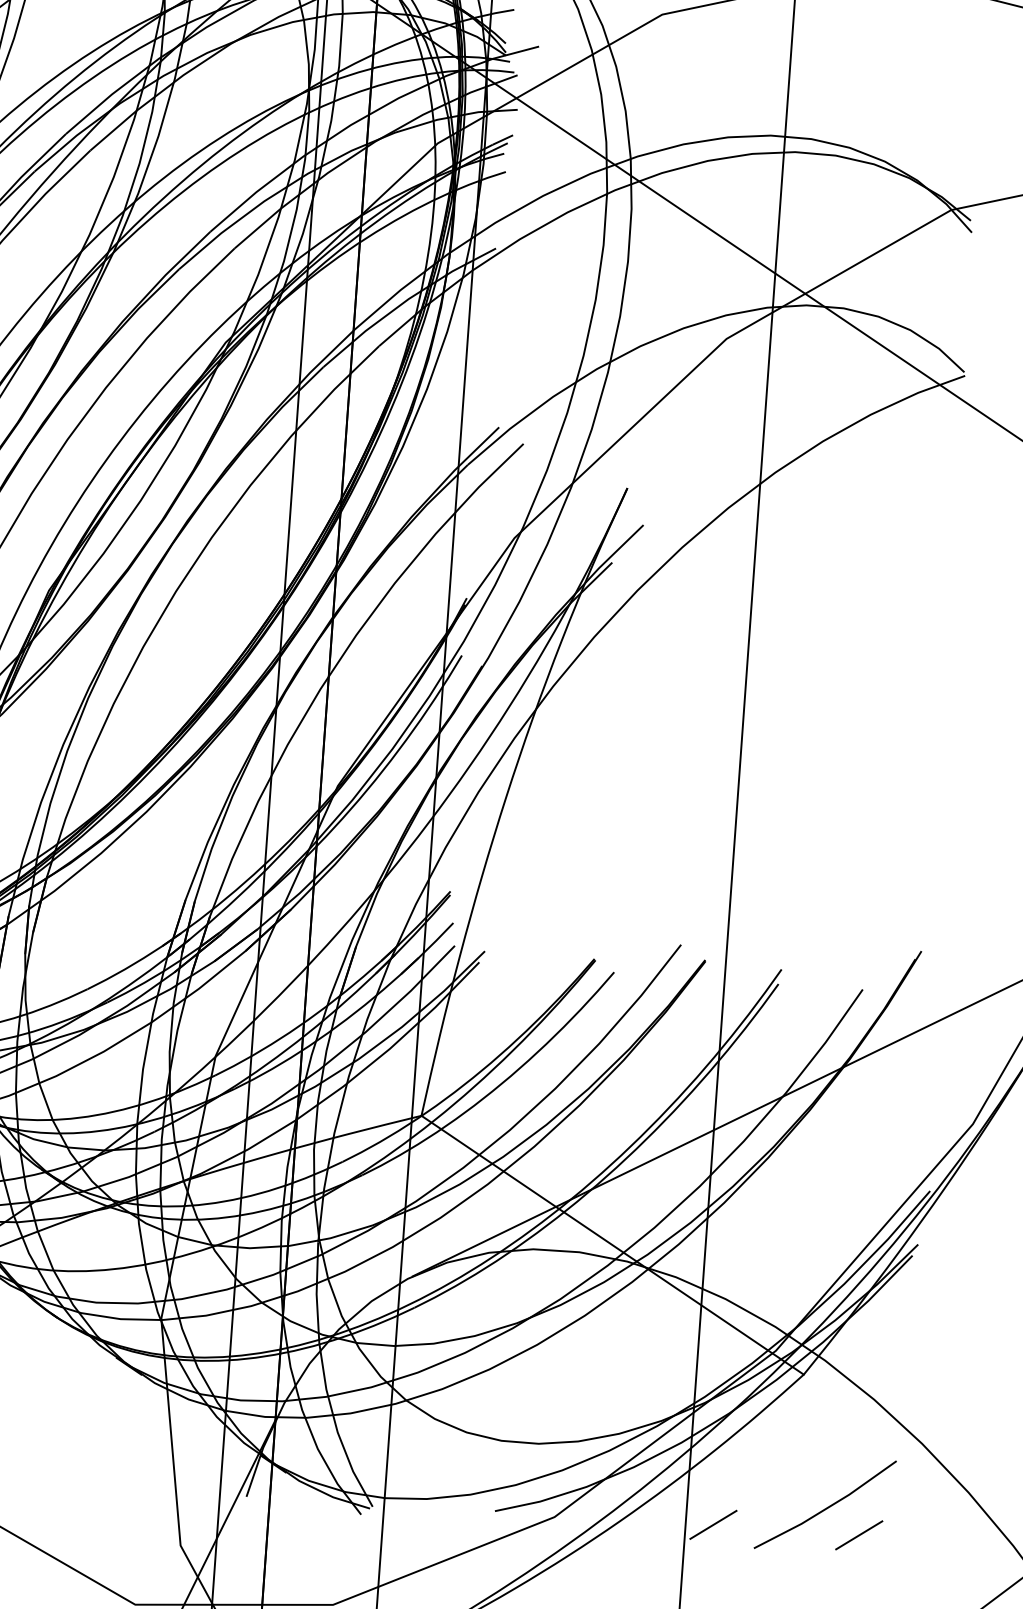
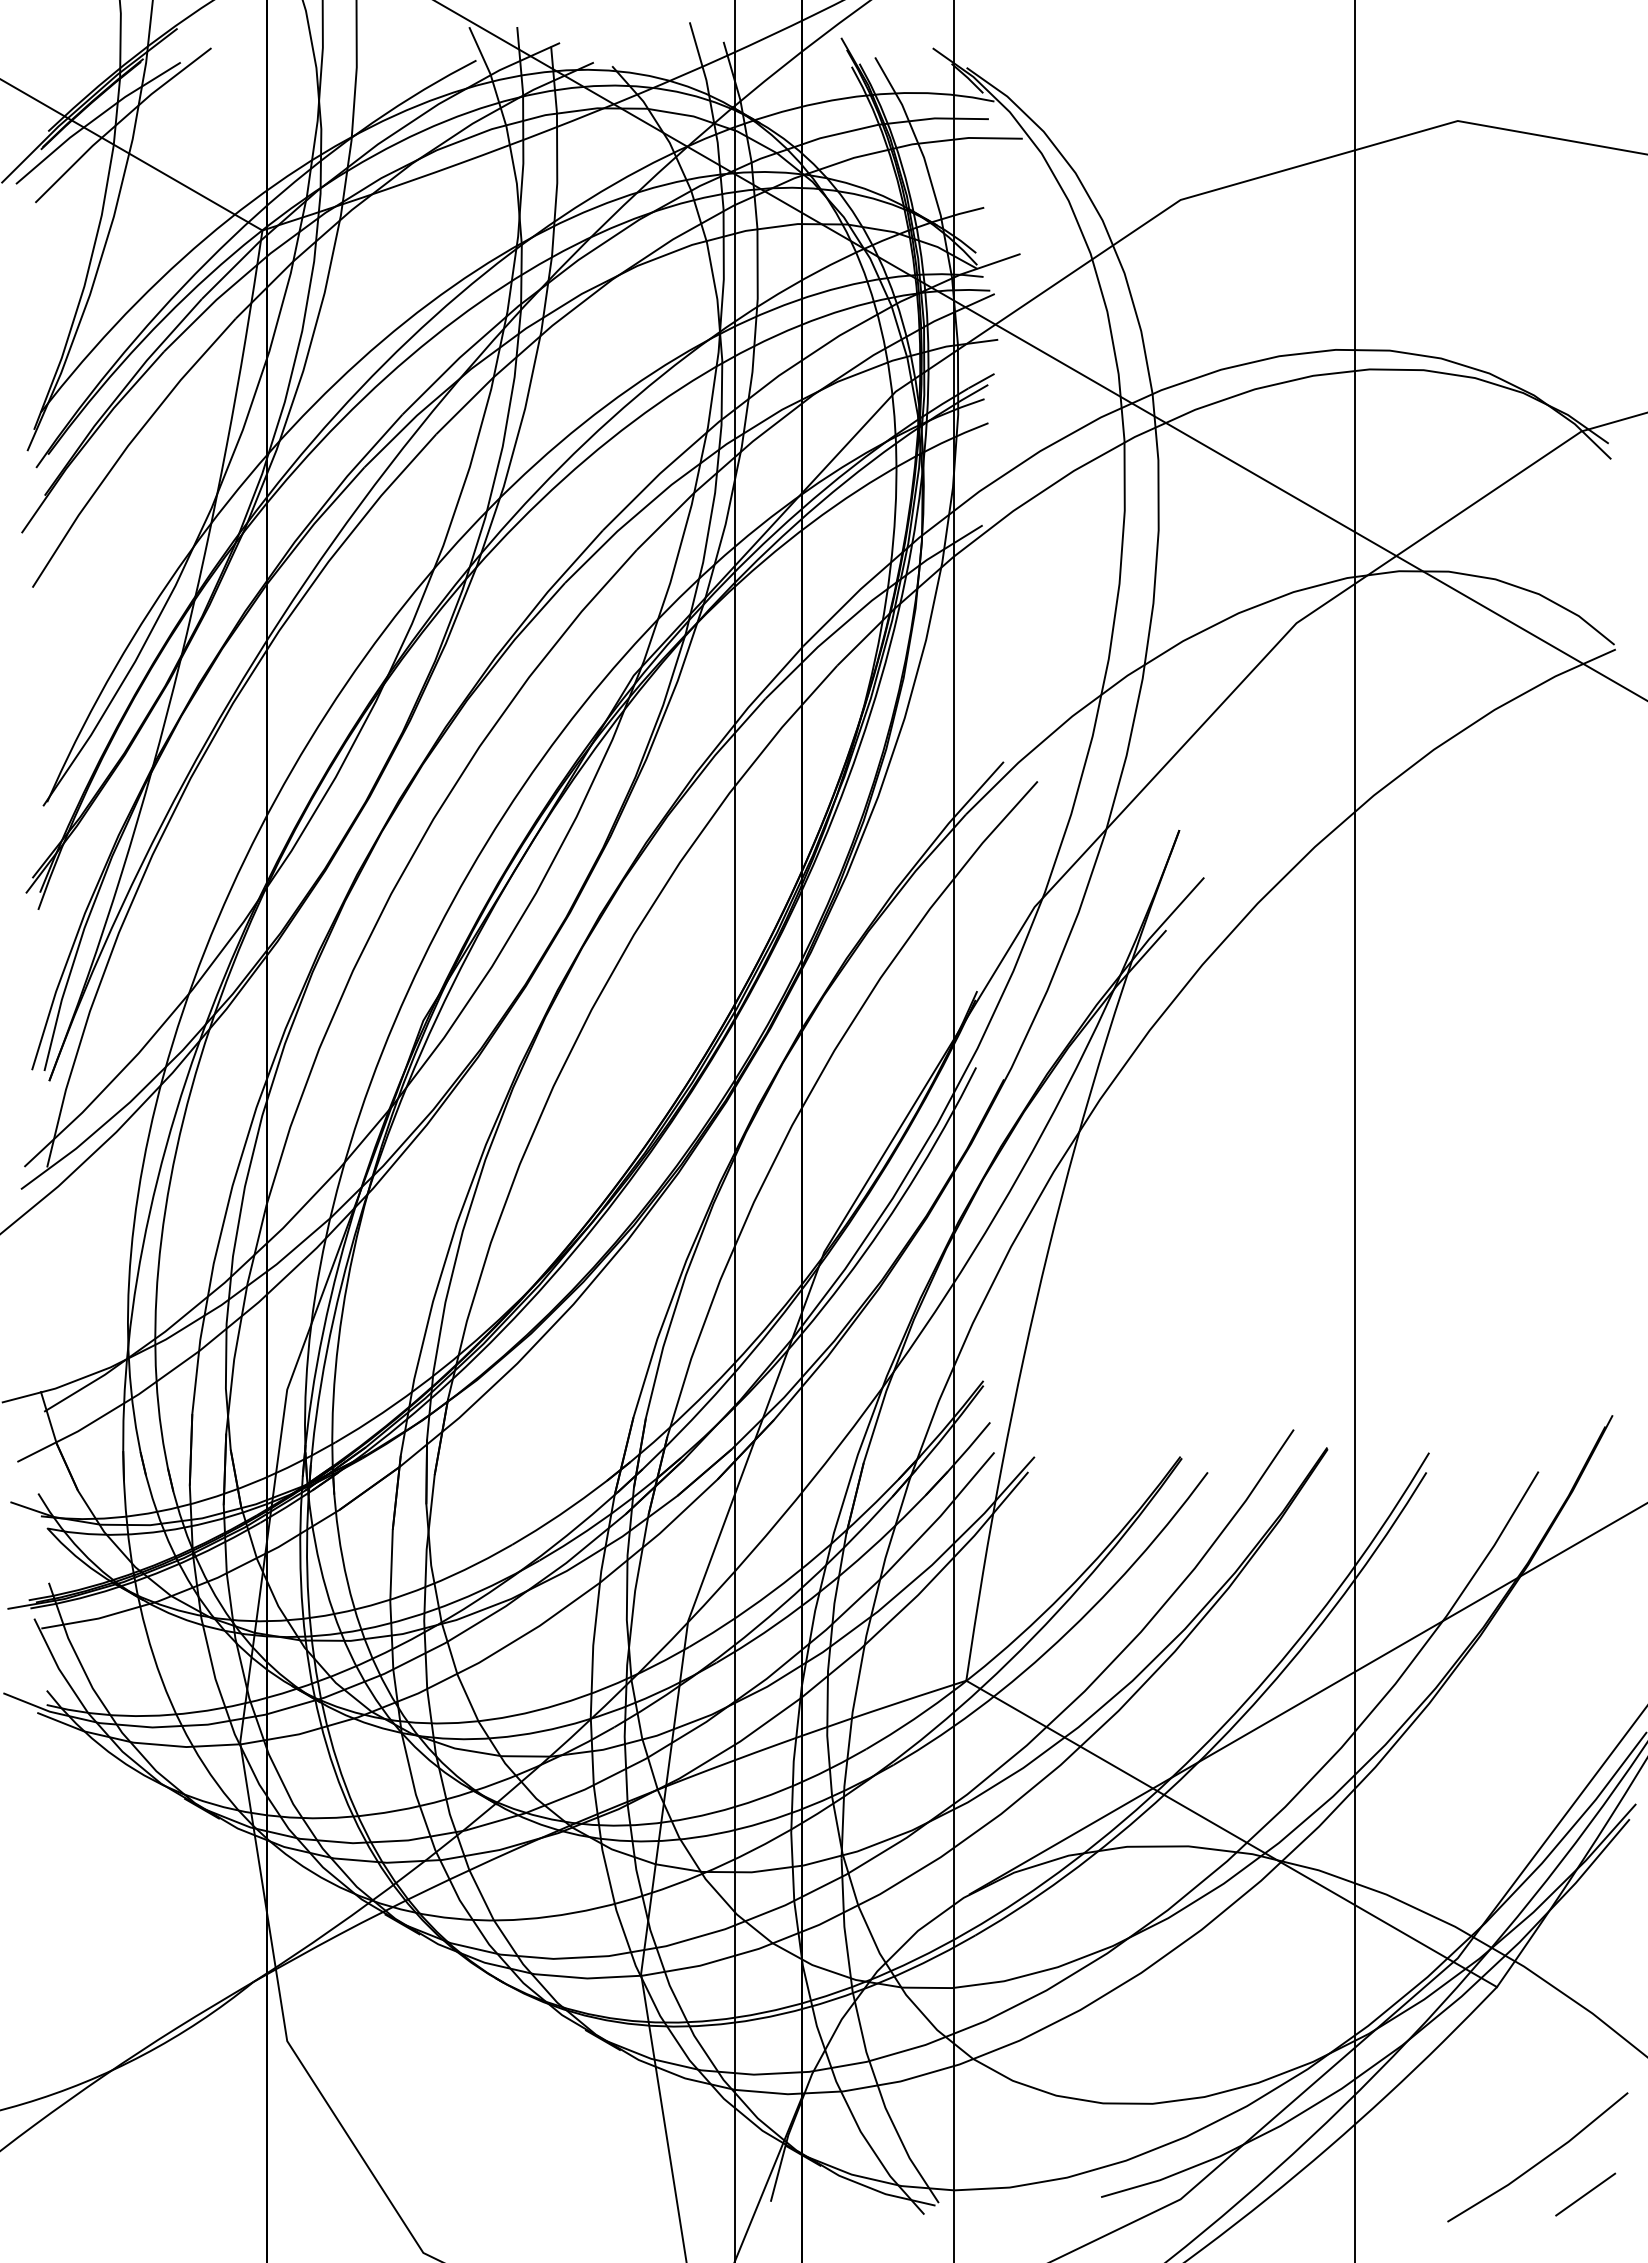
line: (713, 1524) -> (1391, 2194), removed

